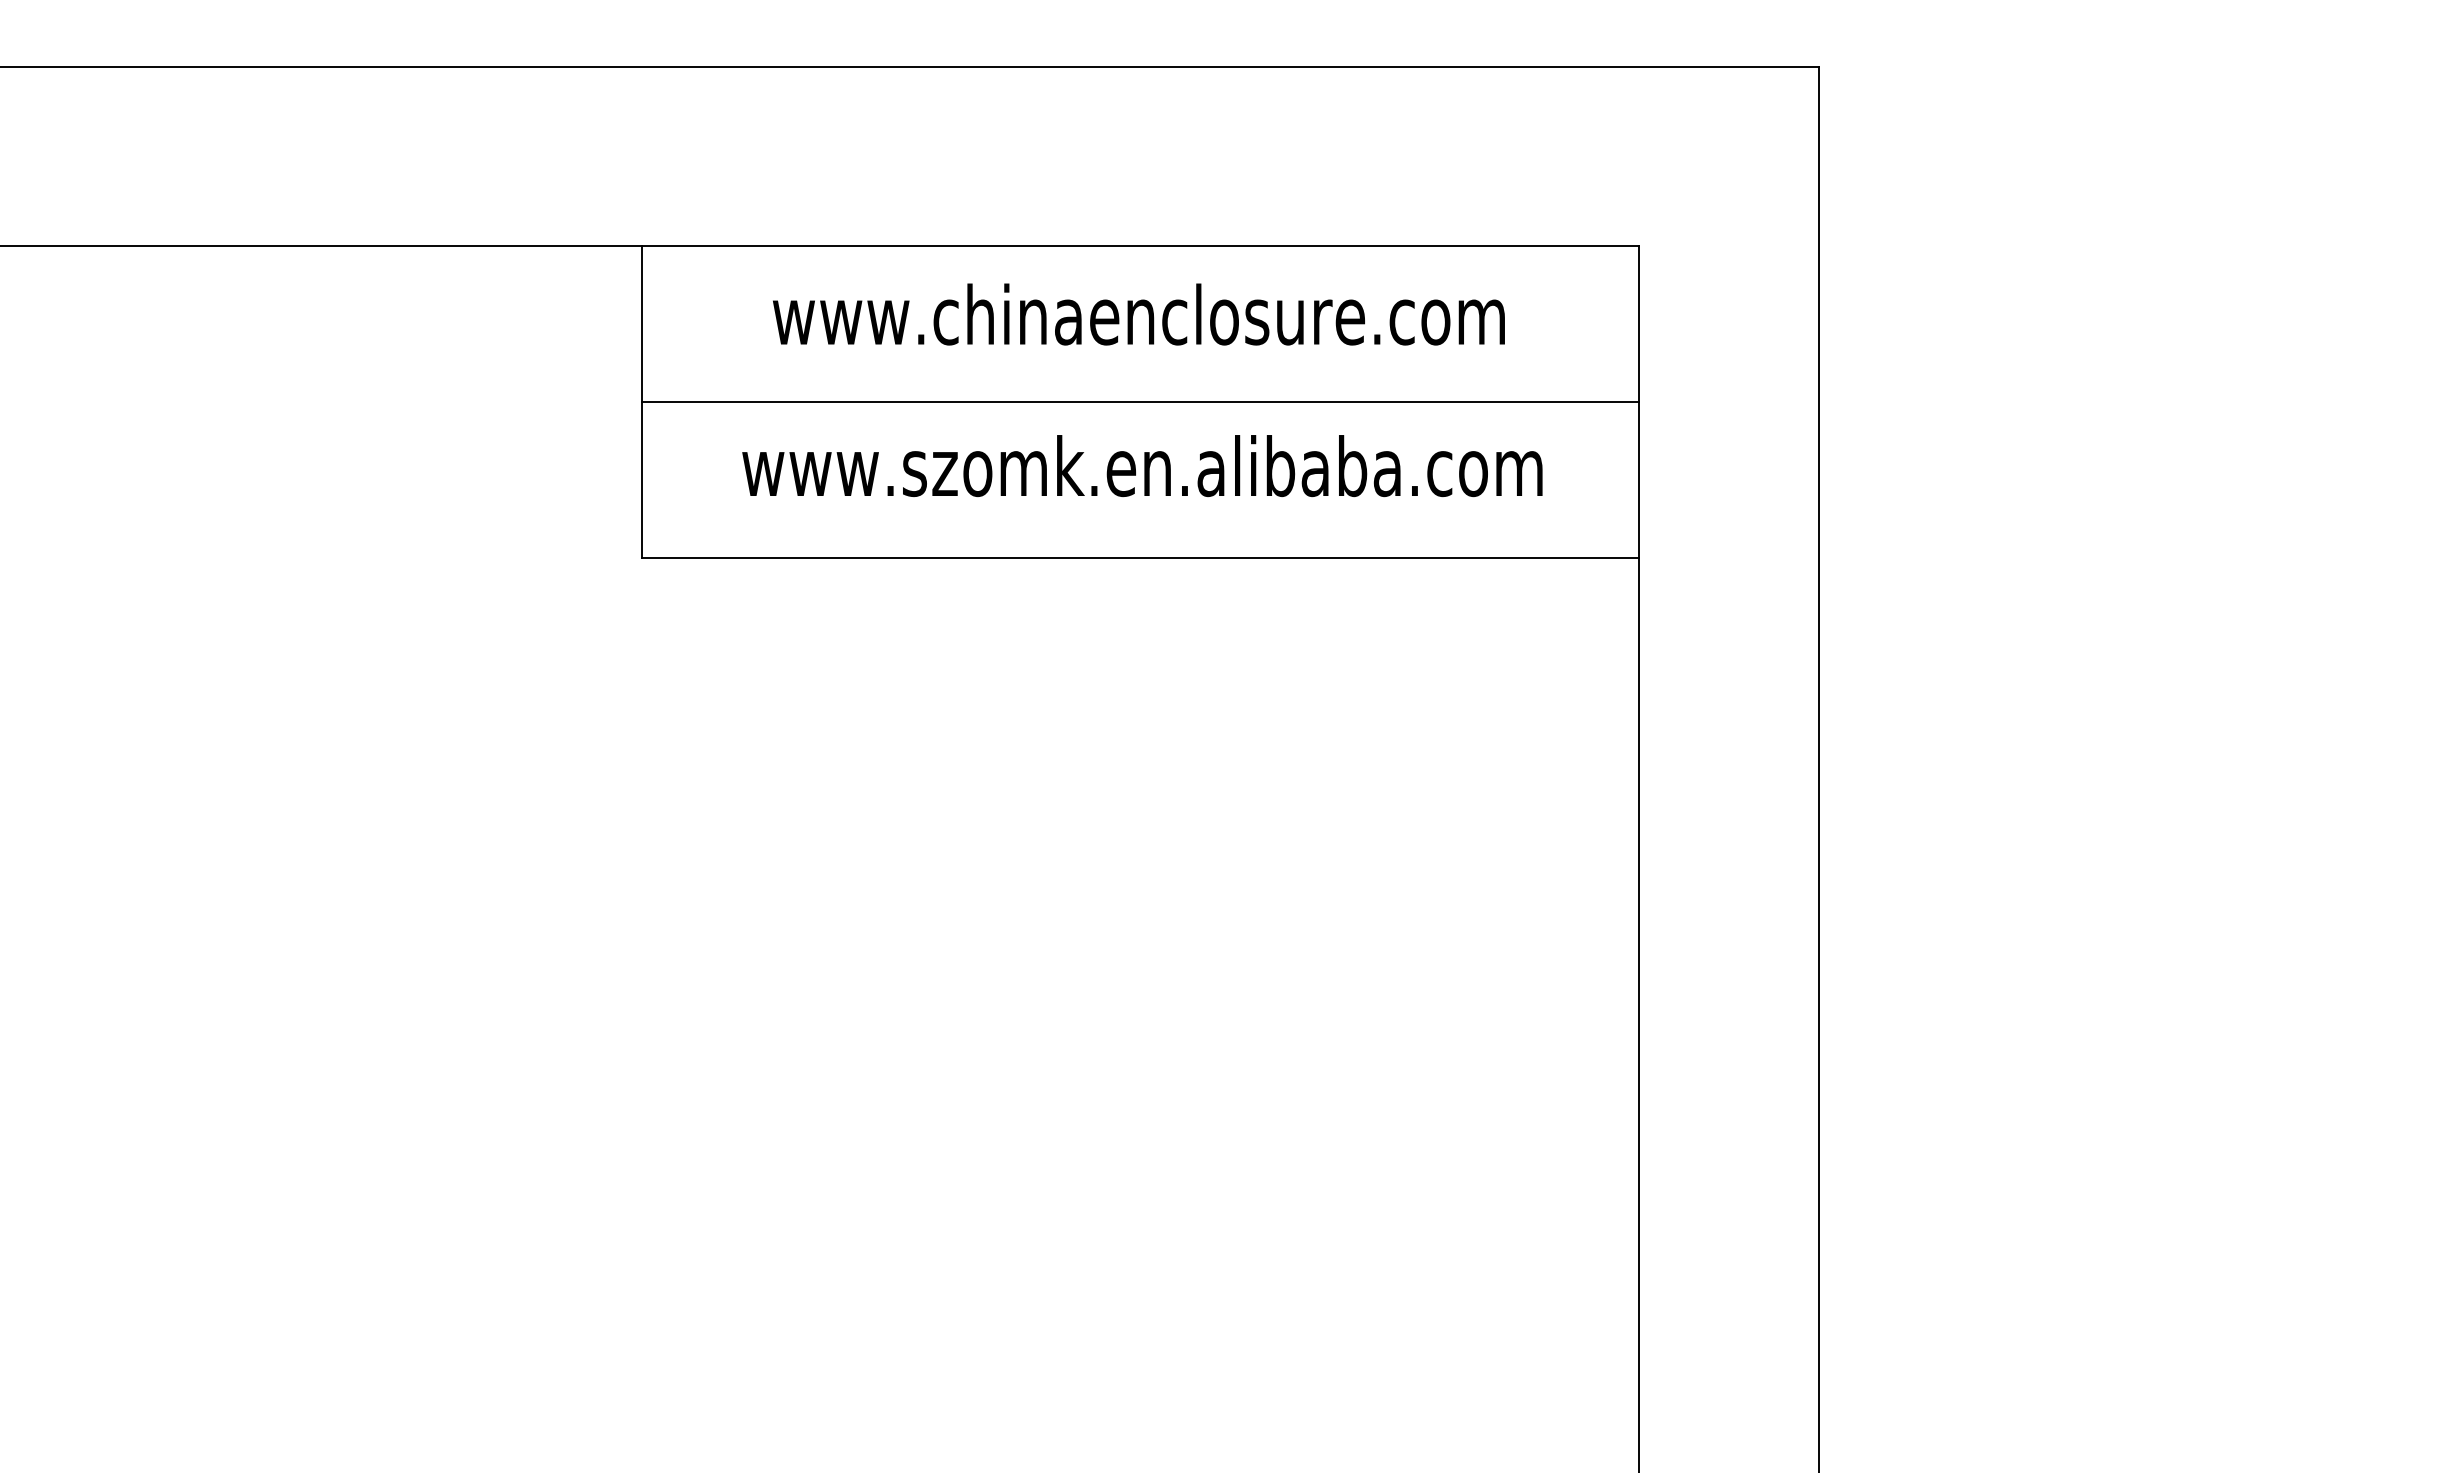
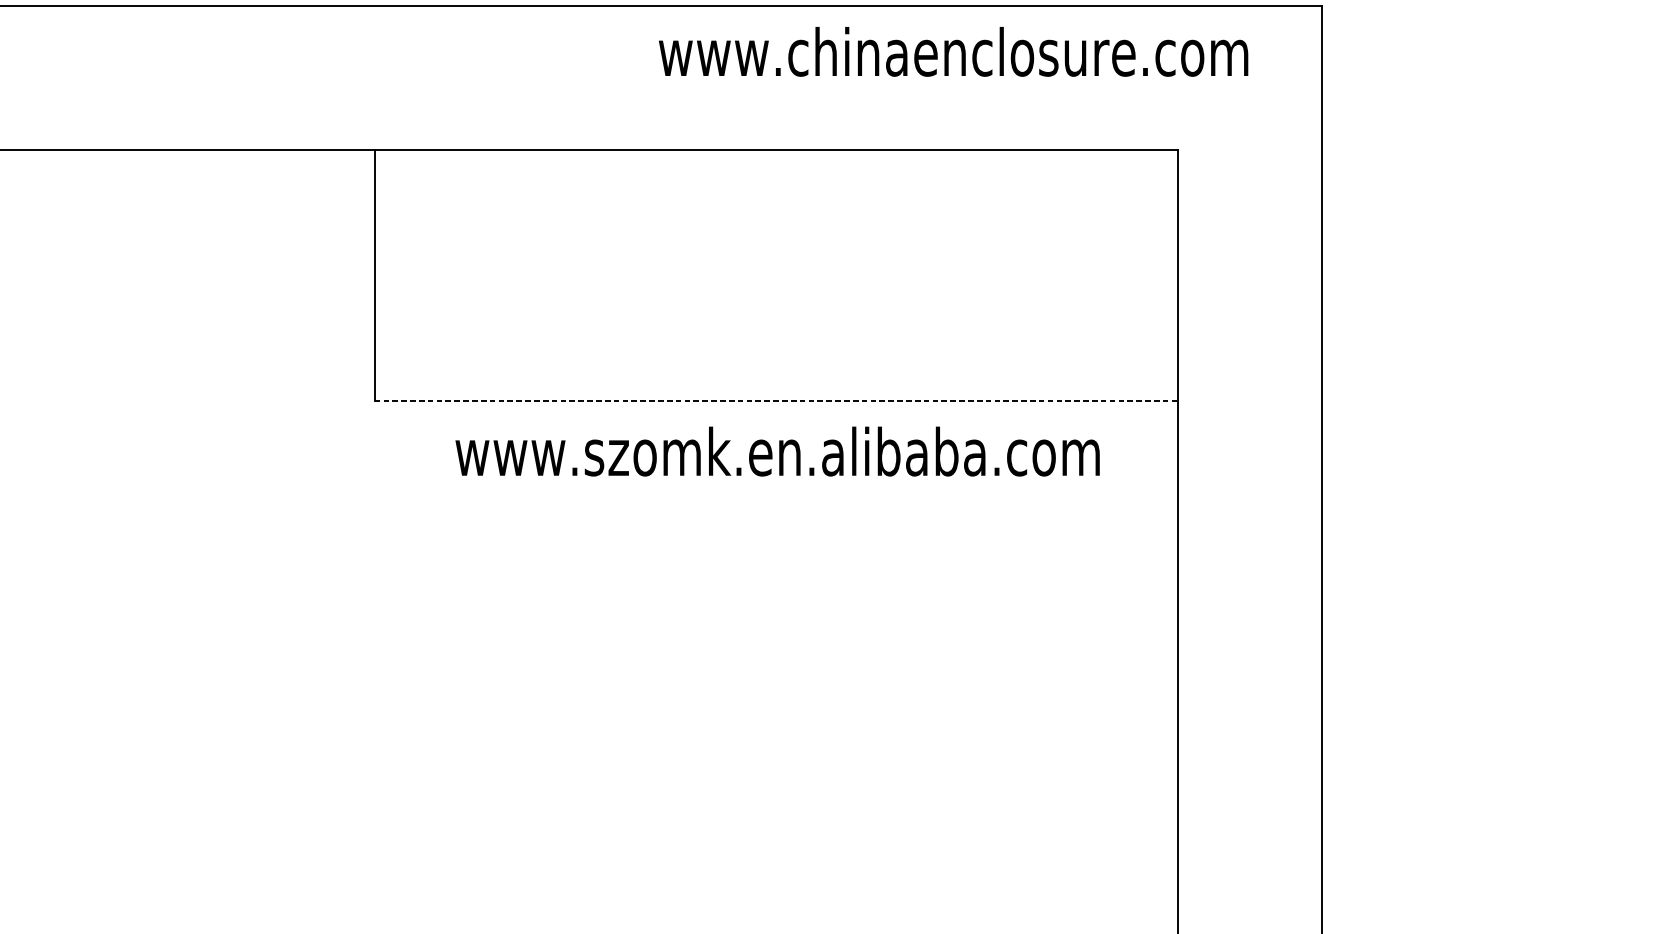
text: (1138, 314) -> (953, 51), moved
line: (1140, 402) -> (776, 275), removed
text: (1142, 466) -> (777, 451), moved
line: (1140, 558) -> (776, 401), solid -> dashed

